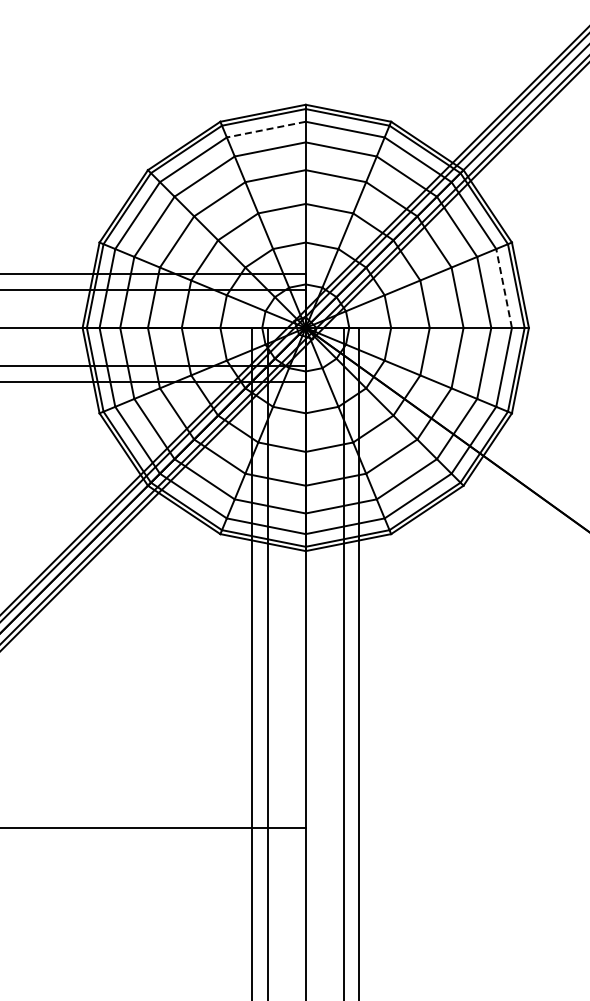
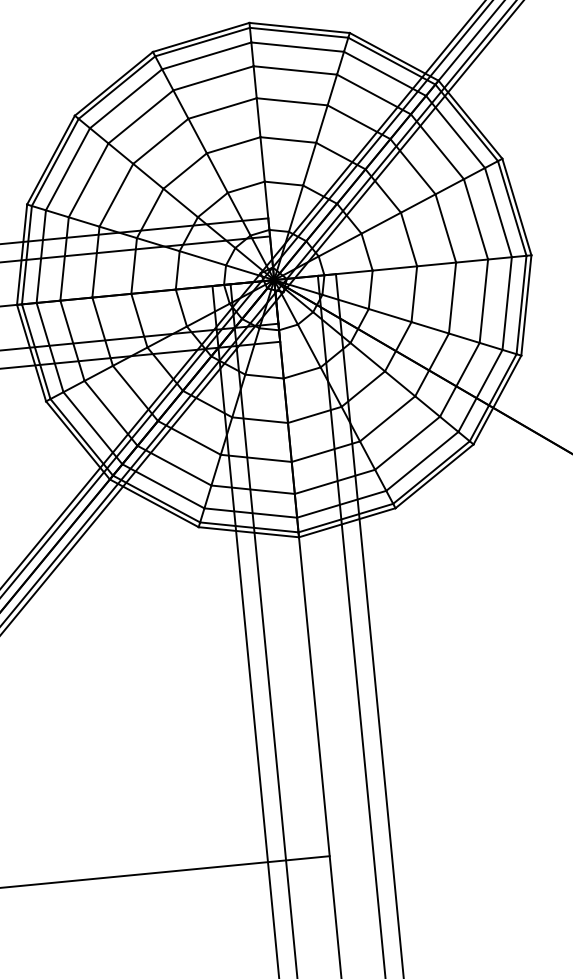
line: (265, 129) -> (205, 55), dashed -> solid
line: (504, 288) -> (498, 212), dashed -> solid

